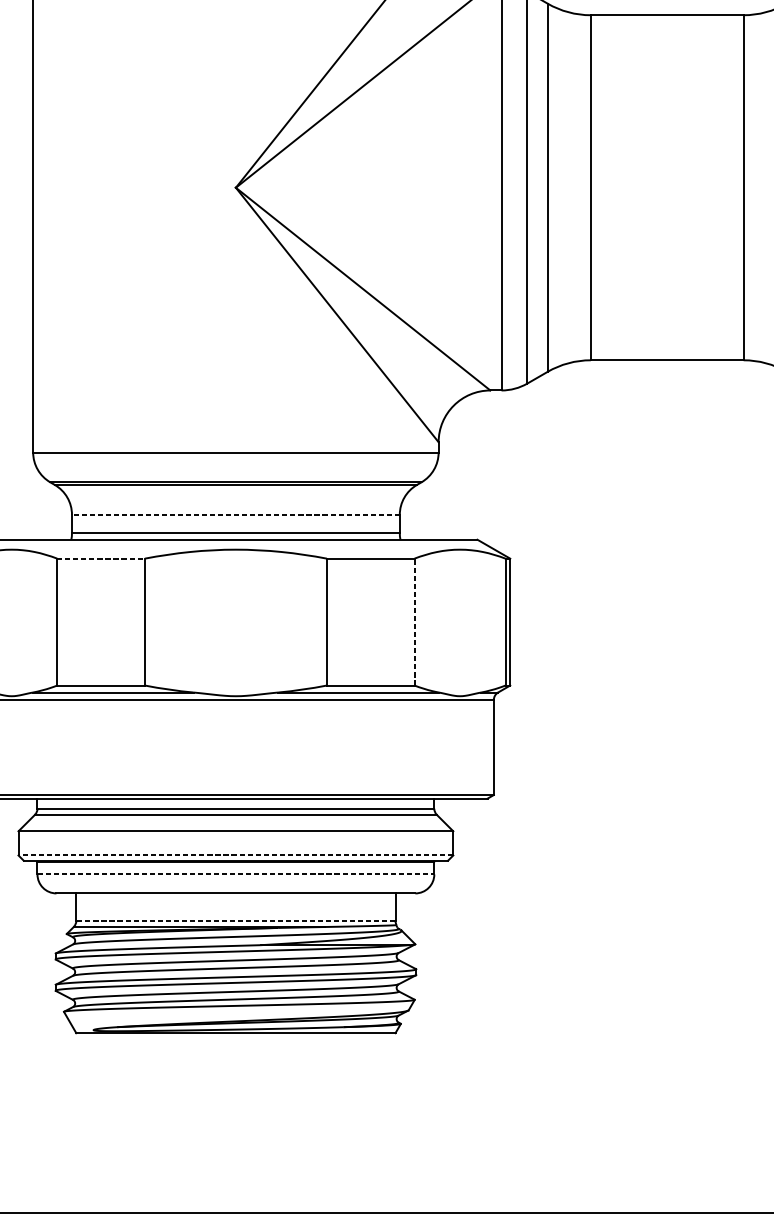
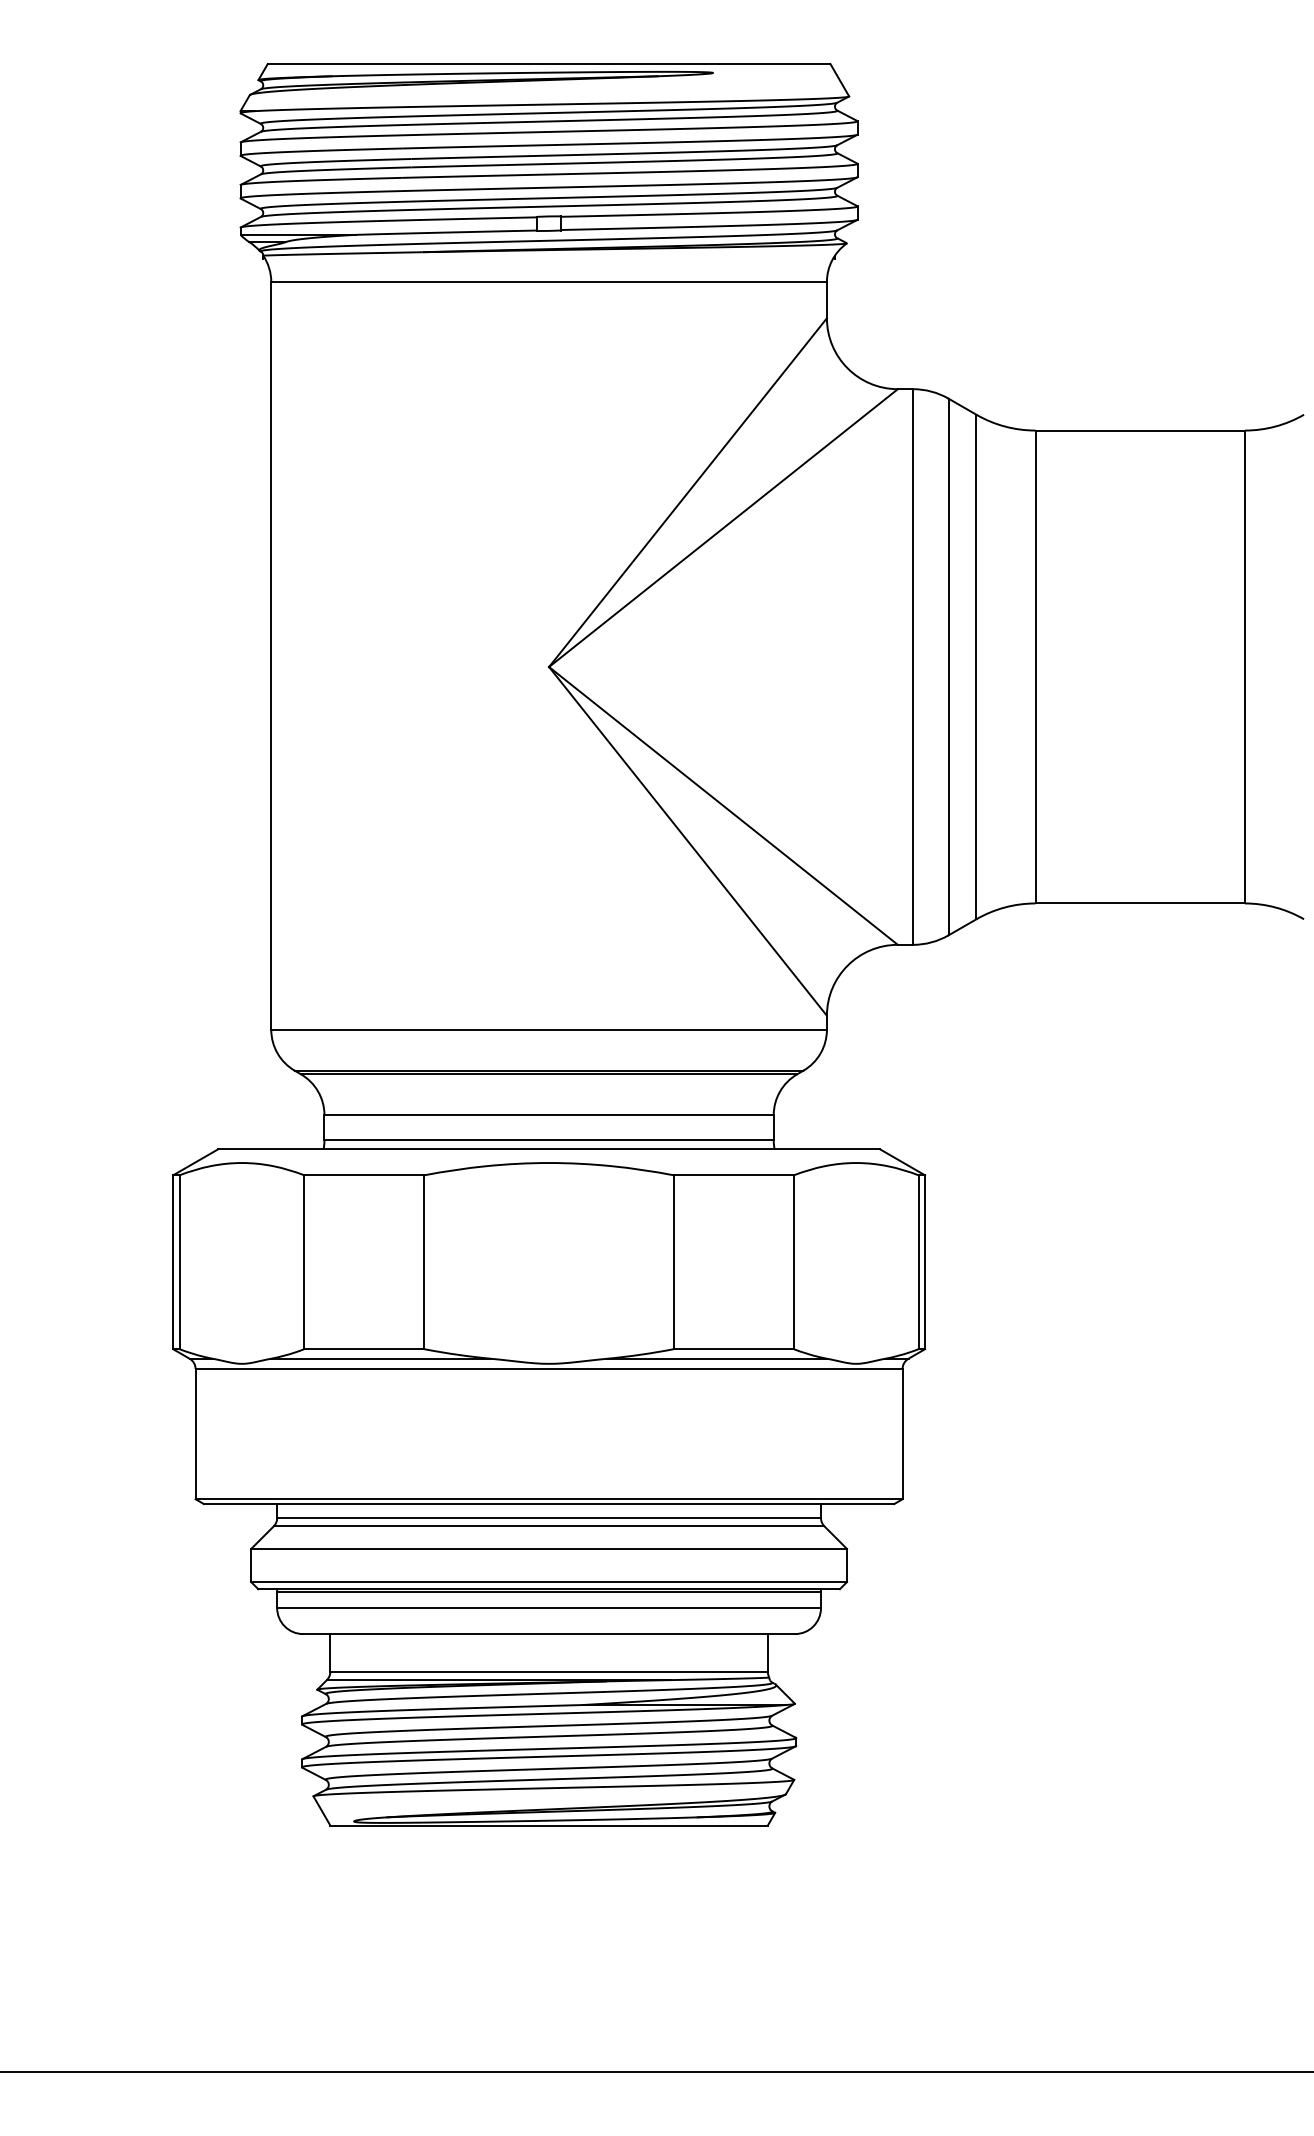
line: (236, 515) -> (549, 1115), dashed -> solid
line: (101, 558) -> (364, 1175), dashed -> solid
line: (414, 622) -> (793, 1262), dashed -> solid
line: (236, 855) -> (549, 1582), dashed -> solid
line: (236, 874) -> (549, 1608), dashed -> solid
line: (236, 920) -> (549, 1671), dashed -> solid

